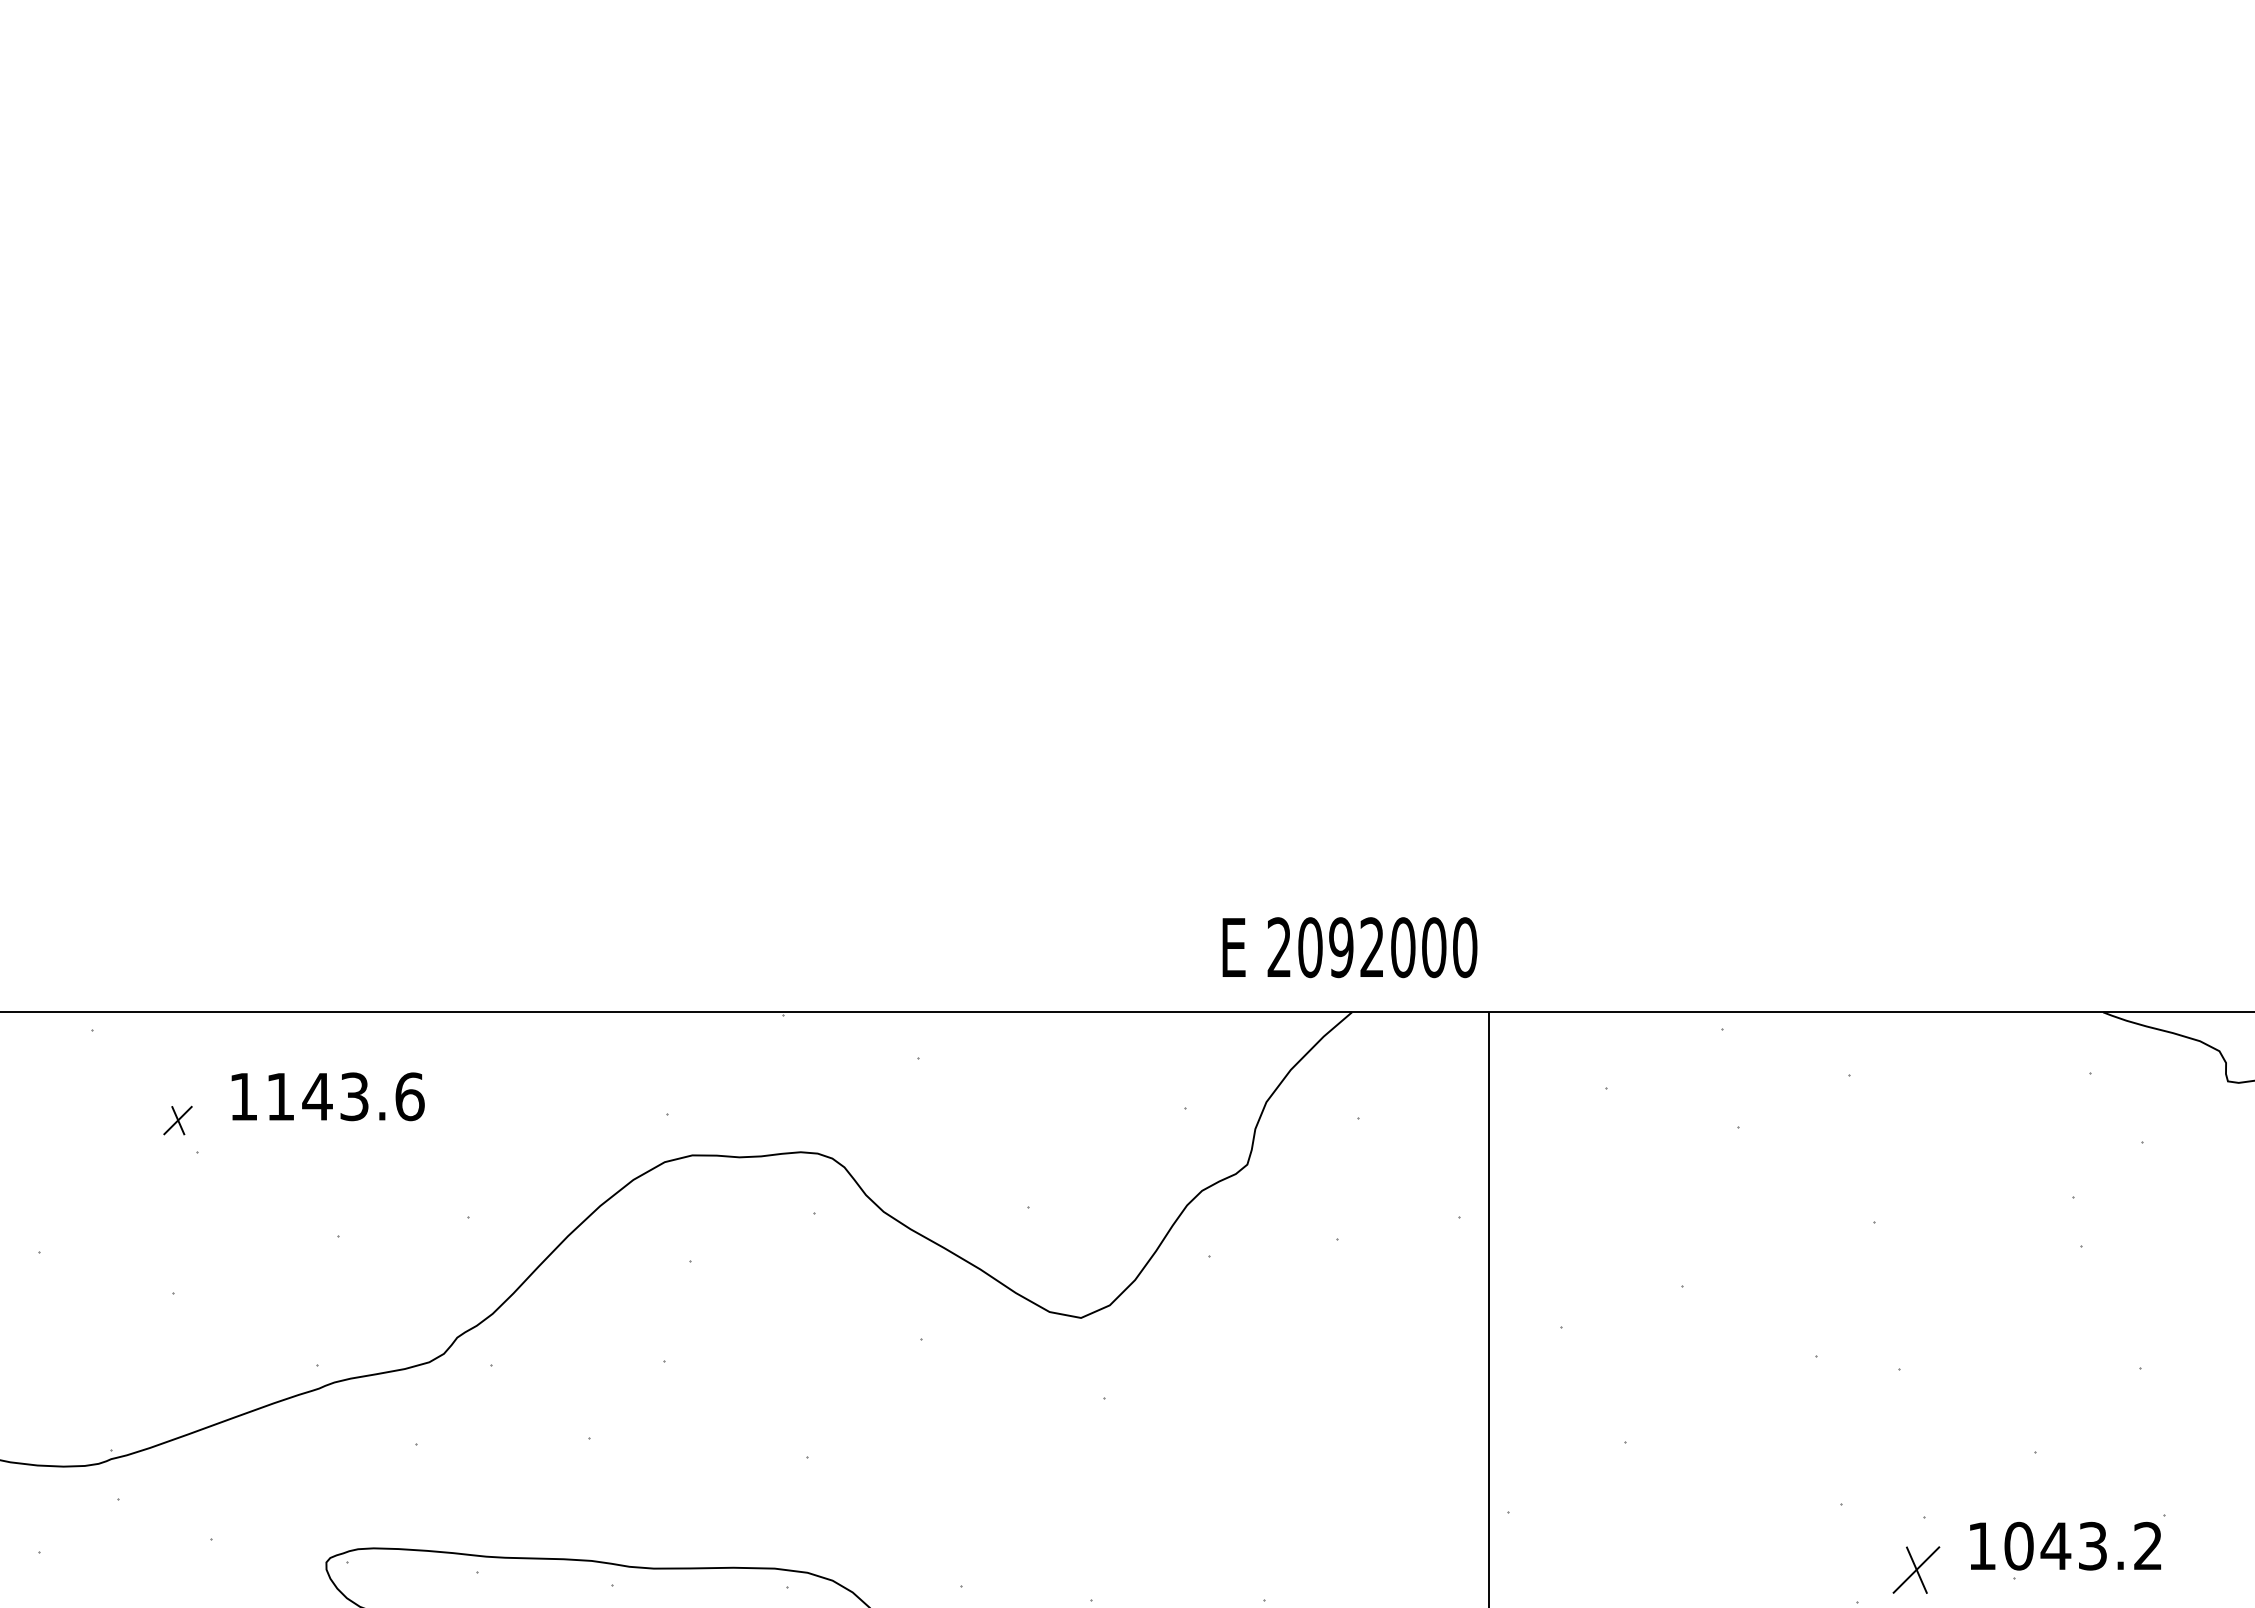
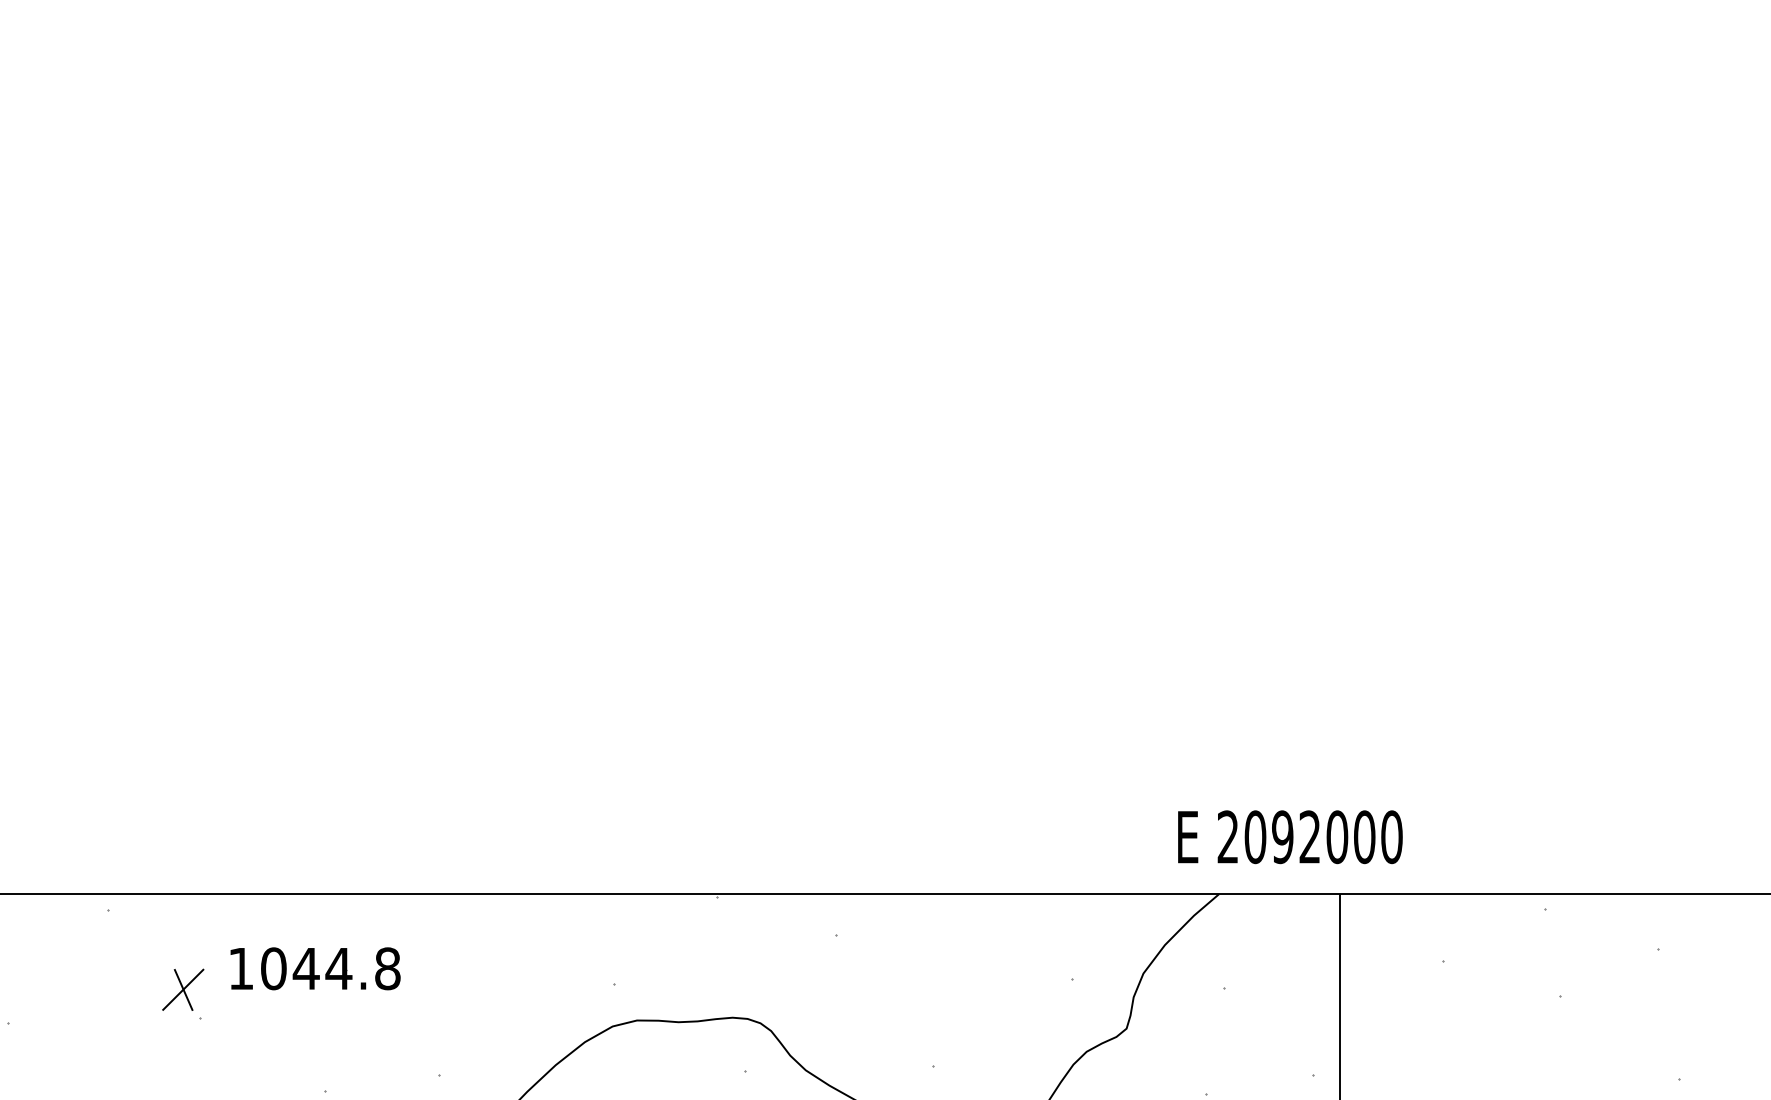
text: (1349, 947) -> (1289, 837), moved
text: (345, 1096) -> (330, 968), 1143.6 -> 1044.8
part: (177, 1120) -> (182, 989), size x1.67

